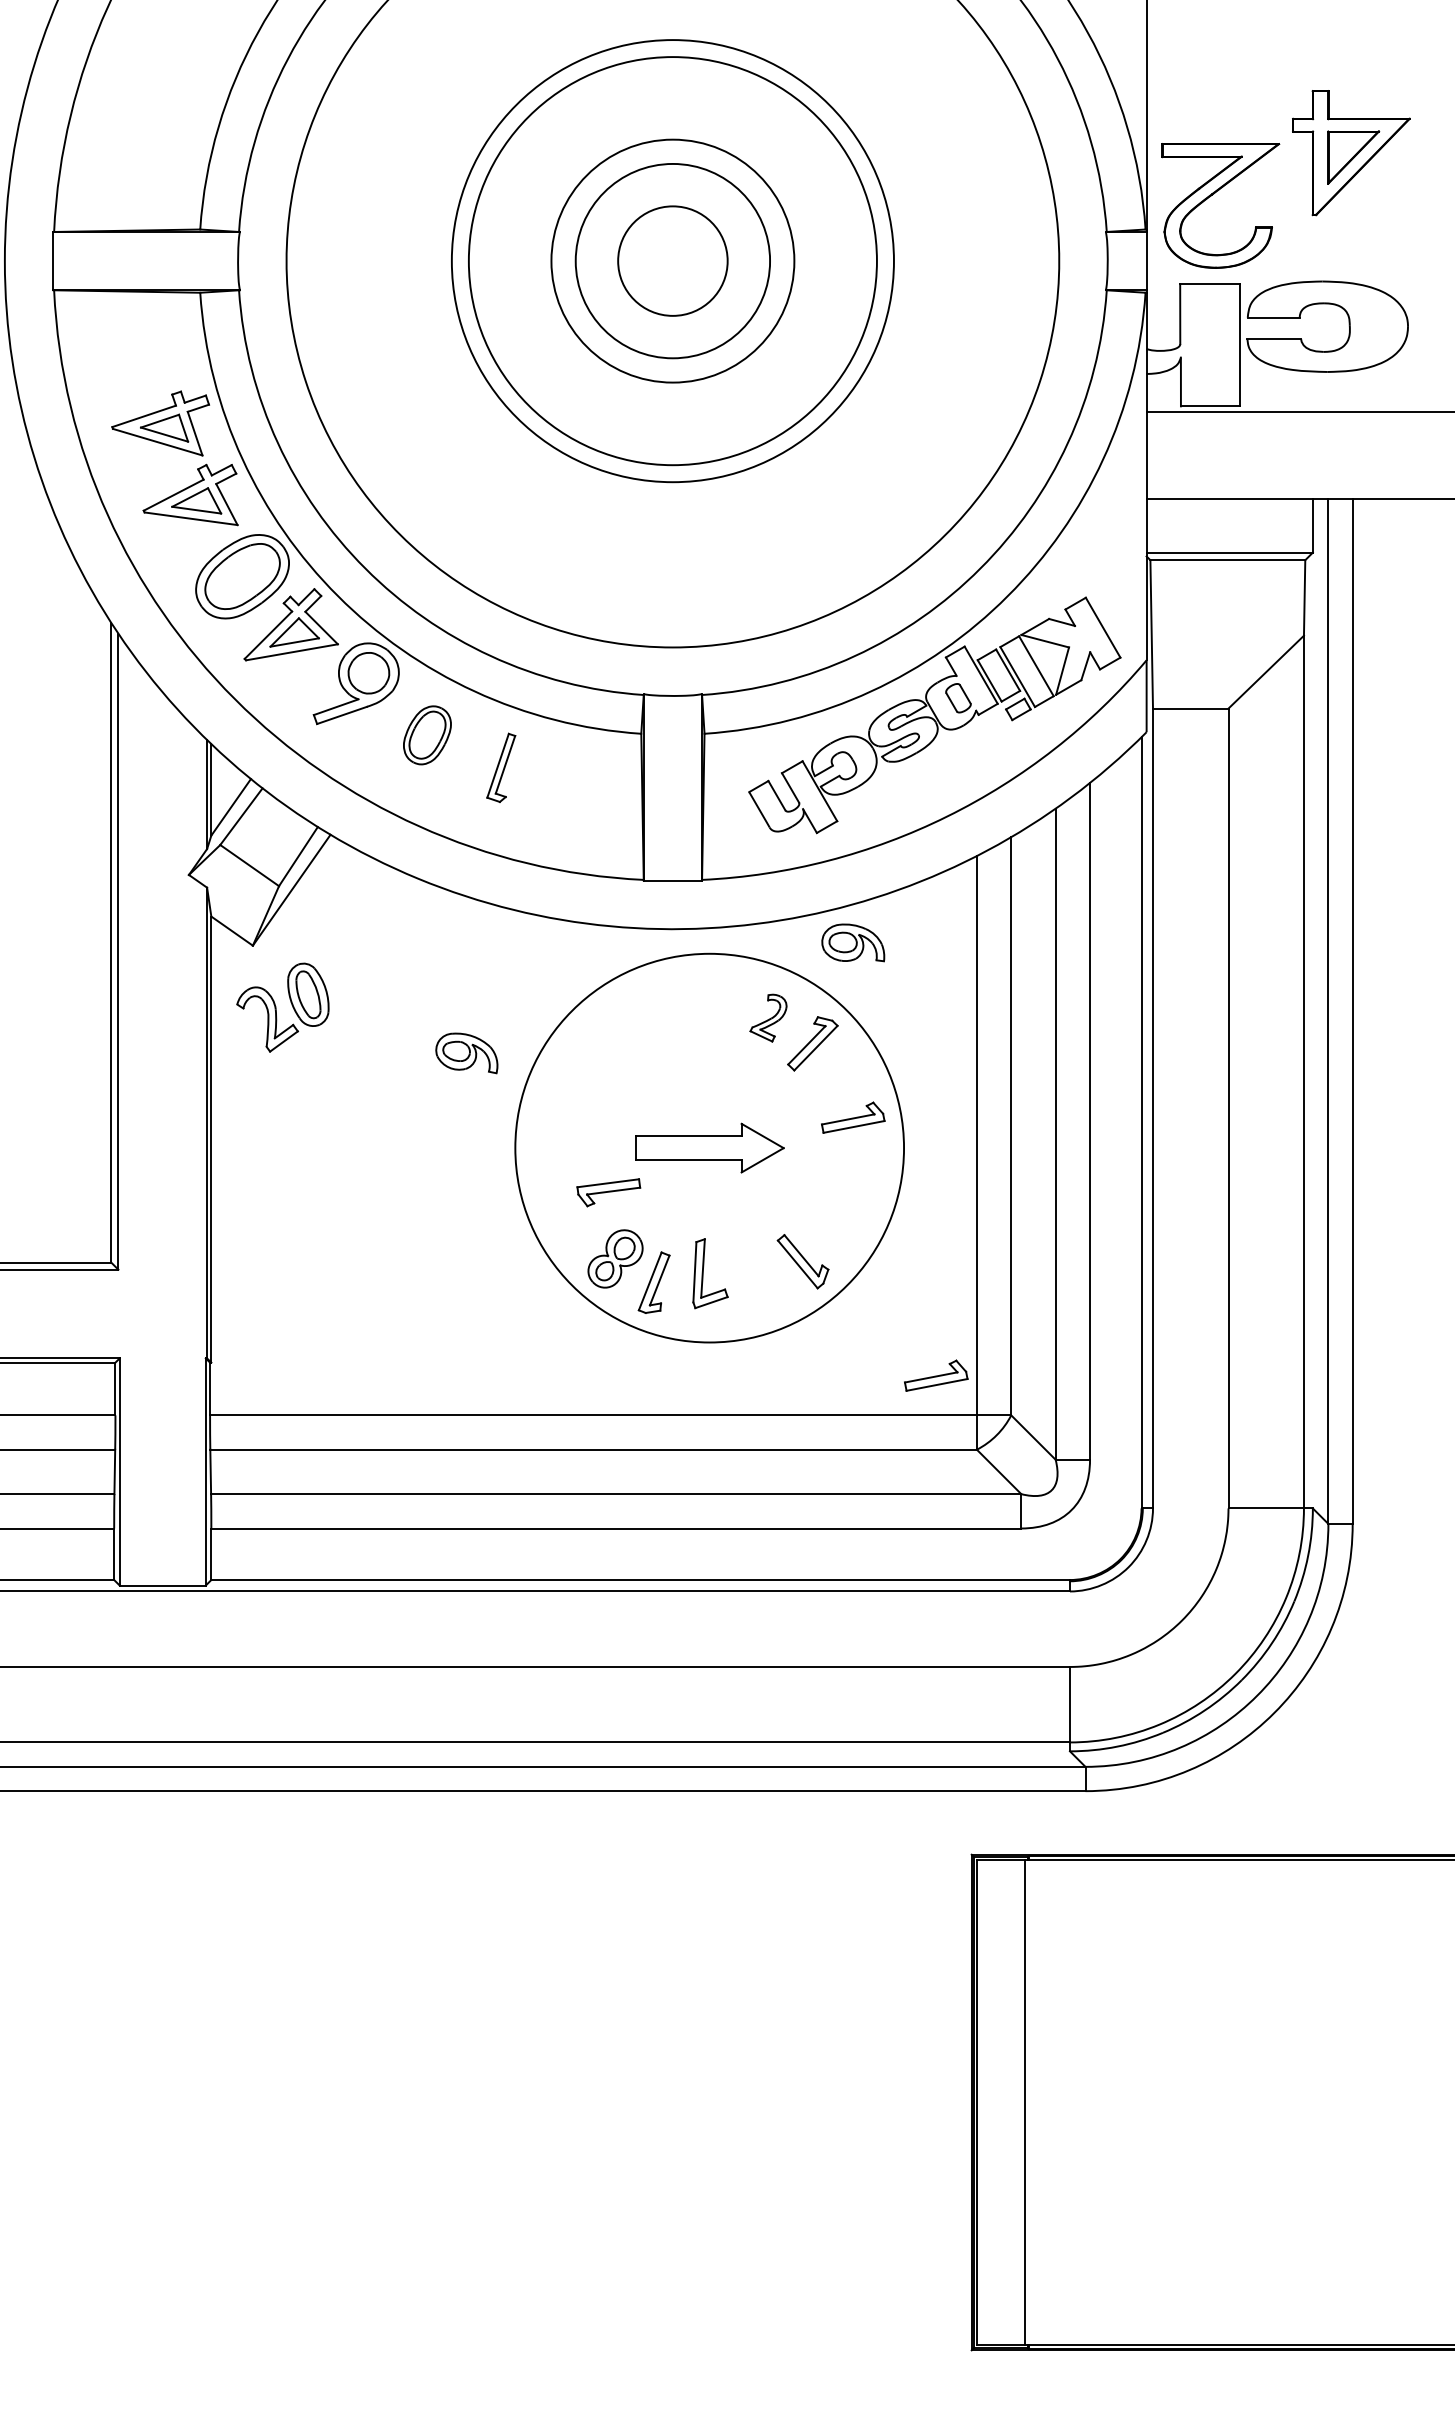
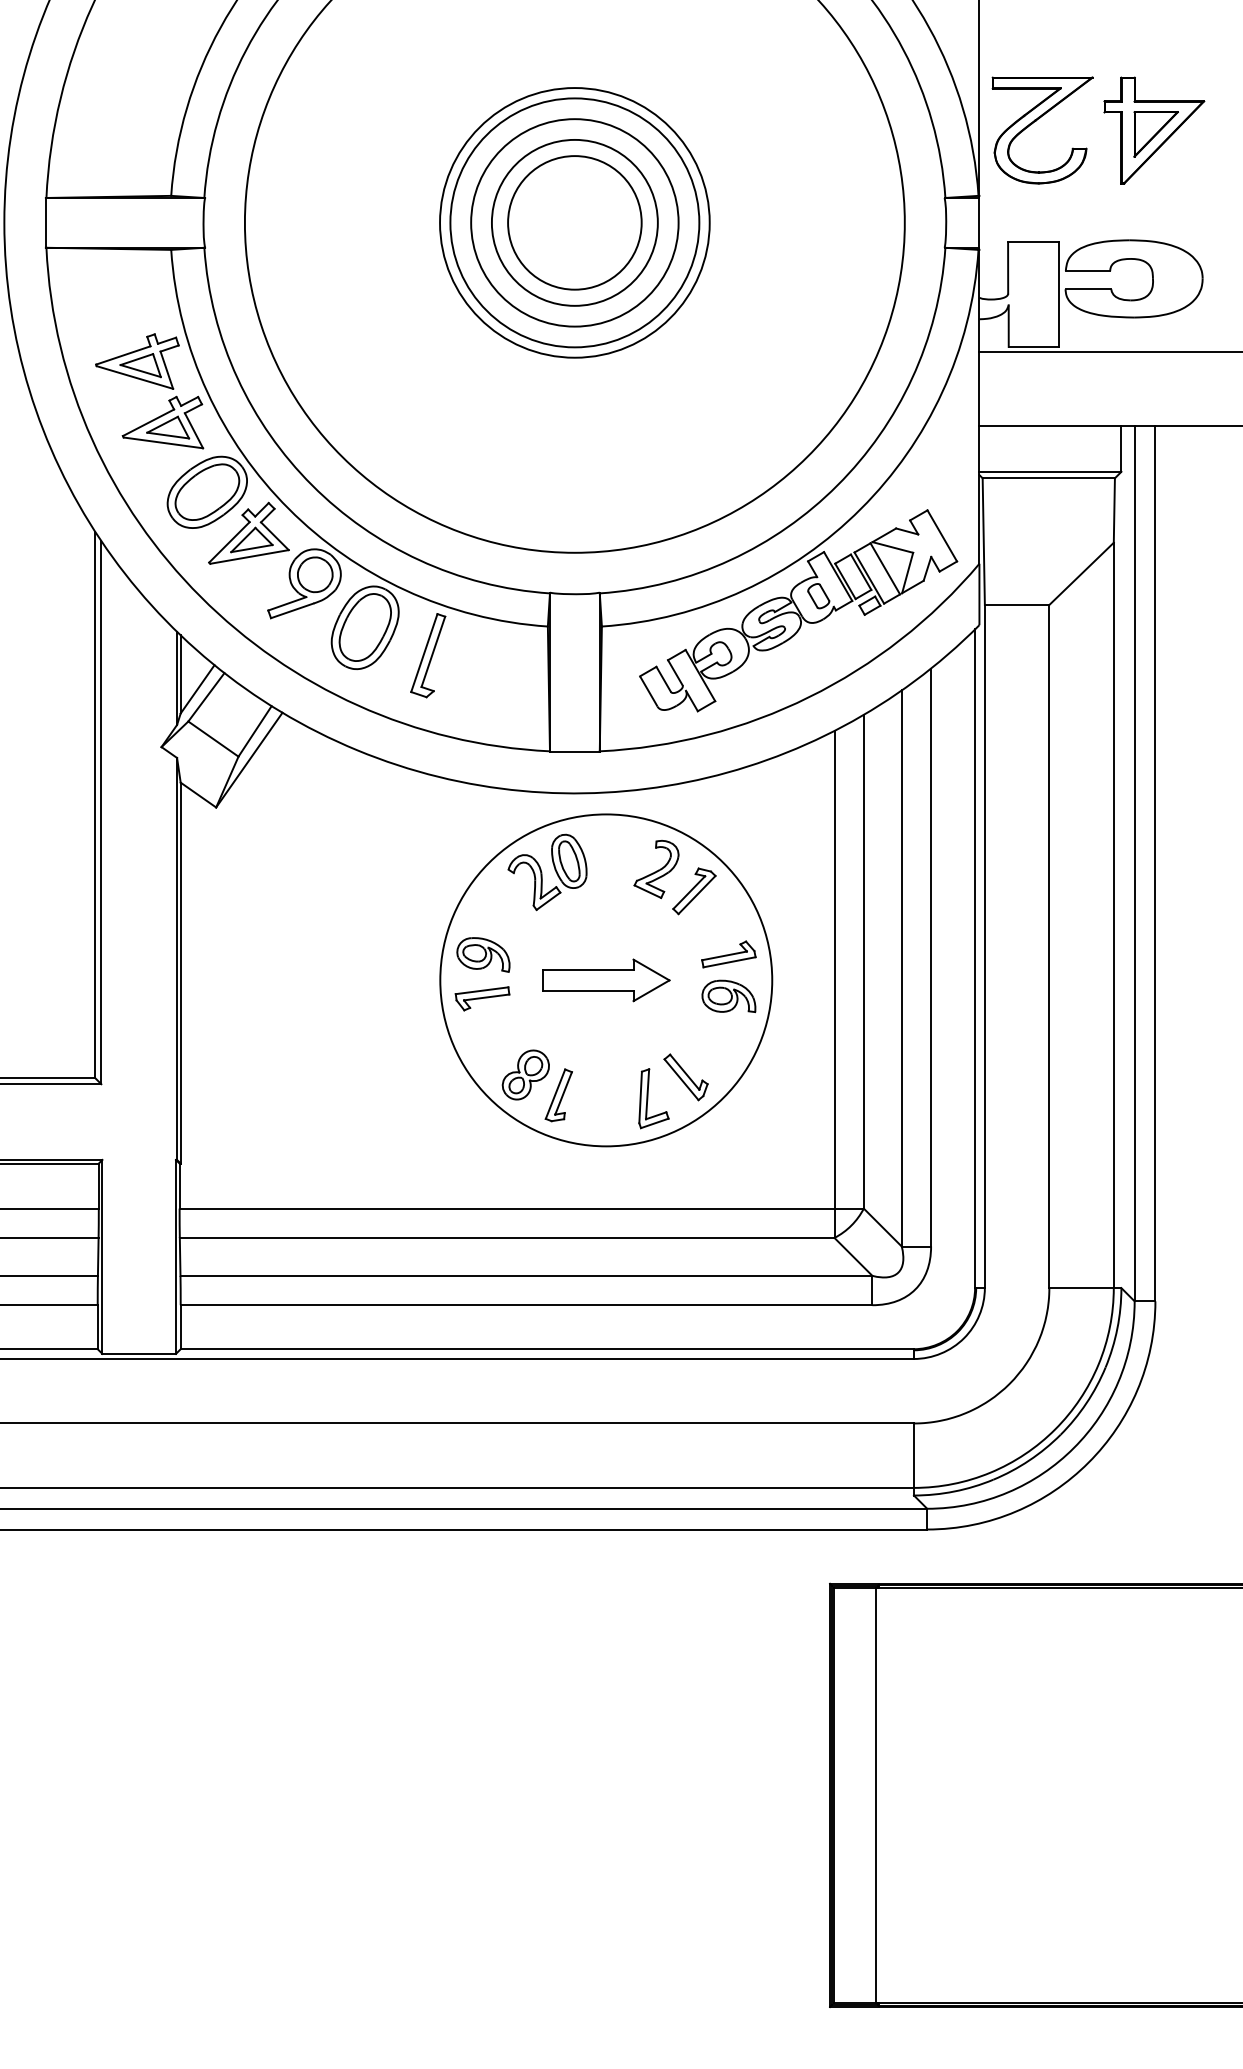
part: (1211, 196) -> (1034, 122), moved
circle: (672, 260) -> (574, 222), size x0.71
circle: (672, 260) -> (574, 222), size x1.43
circle: (672, 261) -> (574, 223), size x0.71
part: (427, 735) -> (365, 627), size x1.67
part: (501, 767) -> (428, 655), size x1.43
part: (853, 942) -> (729, 996), moved
part: (282, 1007) -> (547, 872), moved
part: (768, 1017) -> (656, 868), size x1.43
part: (466, 1053) -> (483, 955), moved
part: (608, 1192) -> (482, 998), moved
part: (703, 1273) -> (647, 1098), moved
part: (936, 1375) -> (799, 1174), removed

